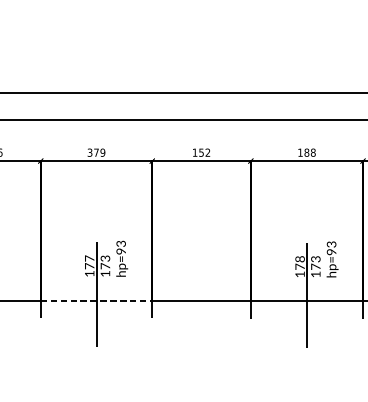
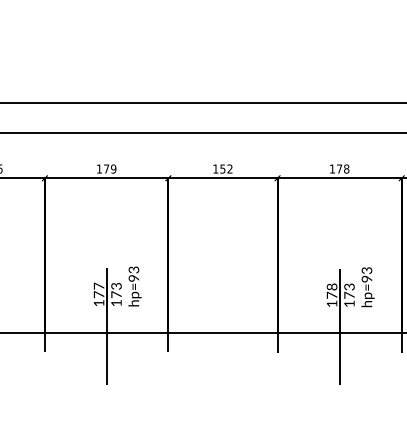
text: (90, 152) -> (99, 168), 379 -> 179
text: (306, 152) -> (339, 168), 188 -> 178
line: (96, 301) -> (106, 333), dashed -> solid

